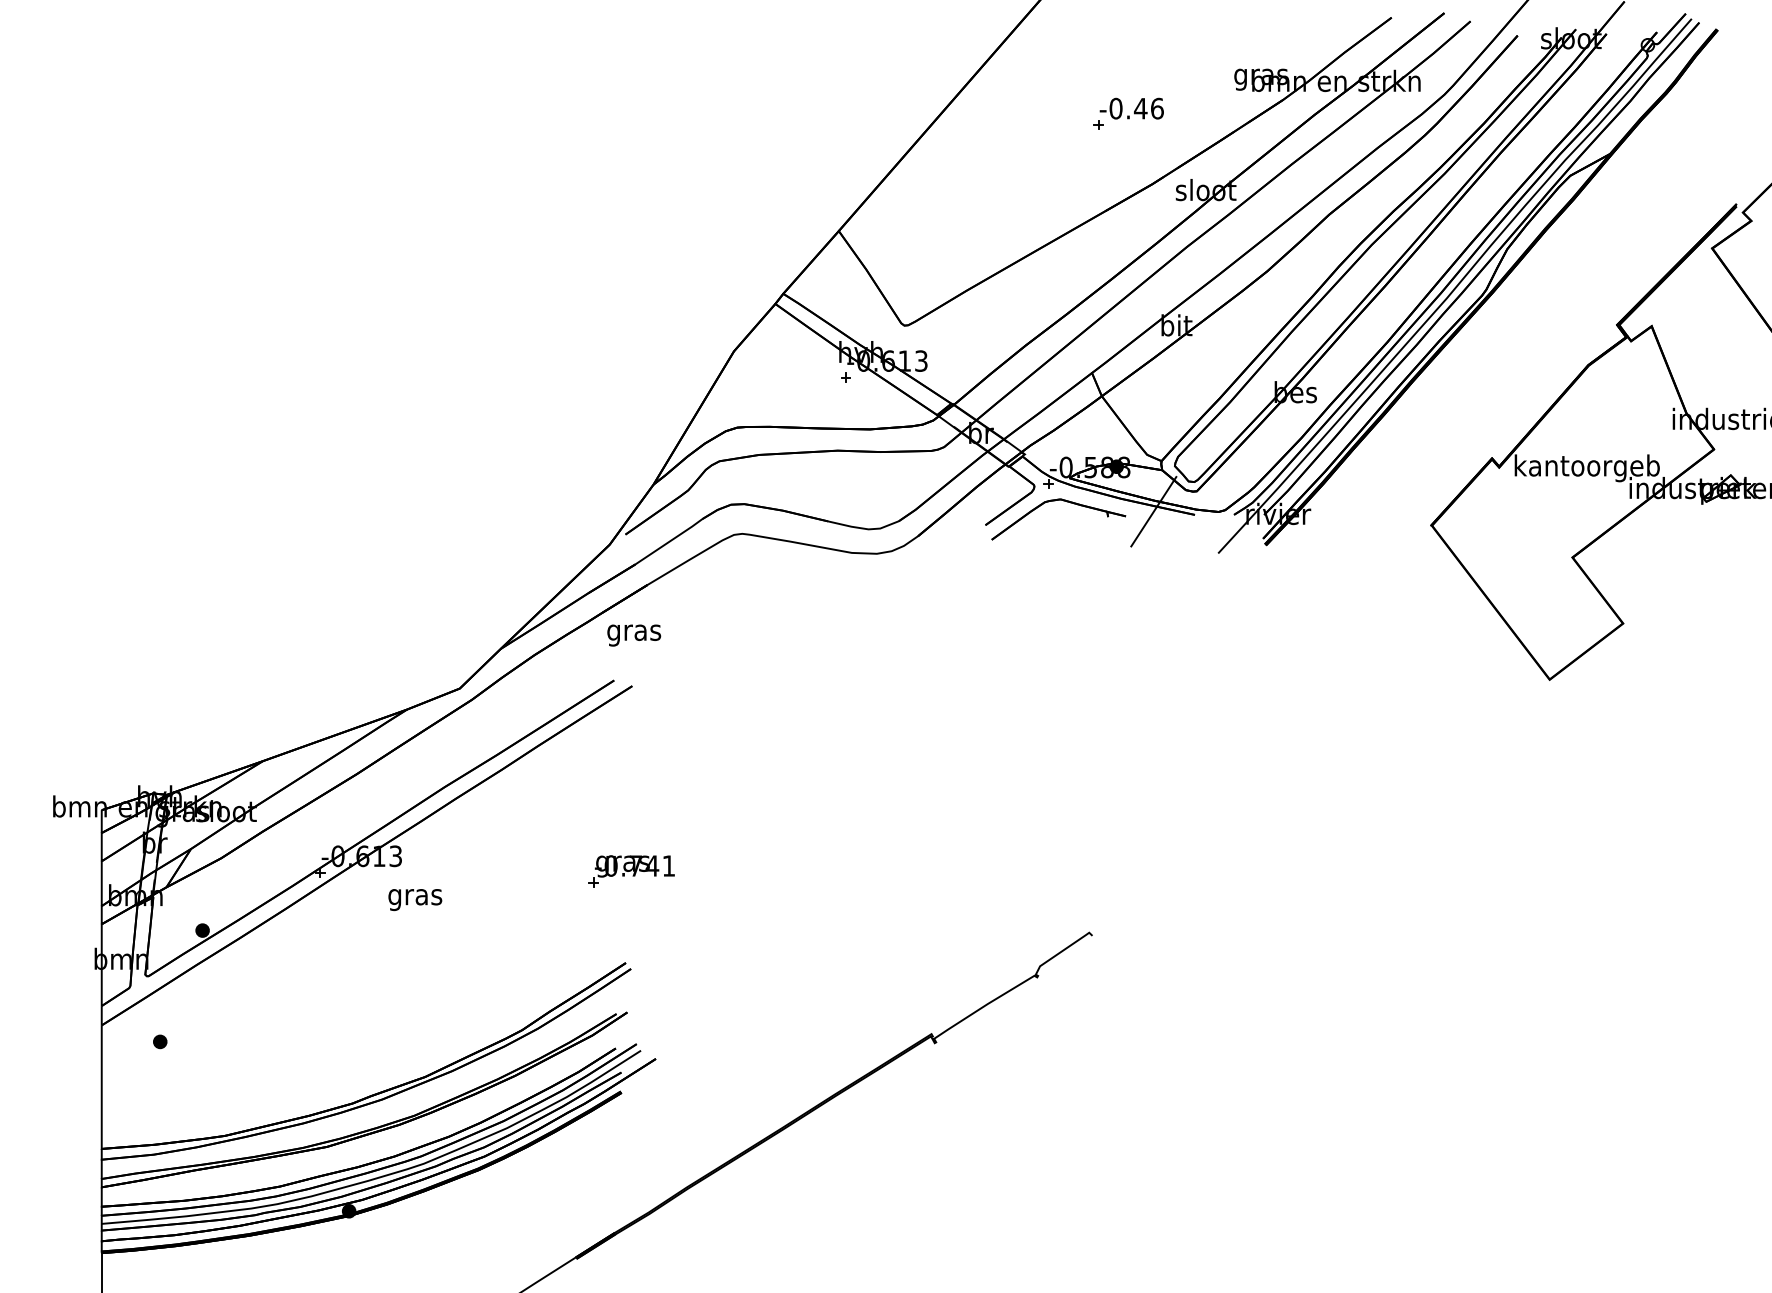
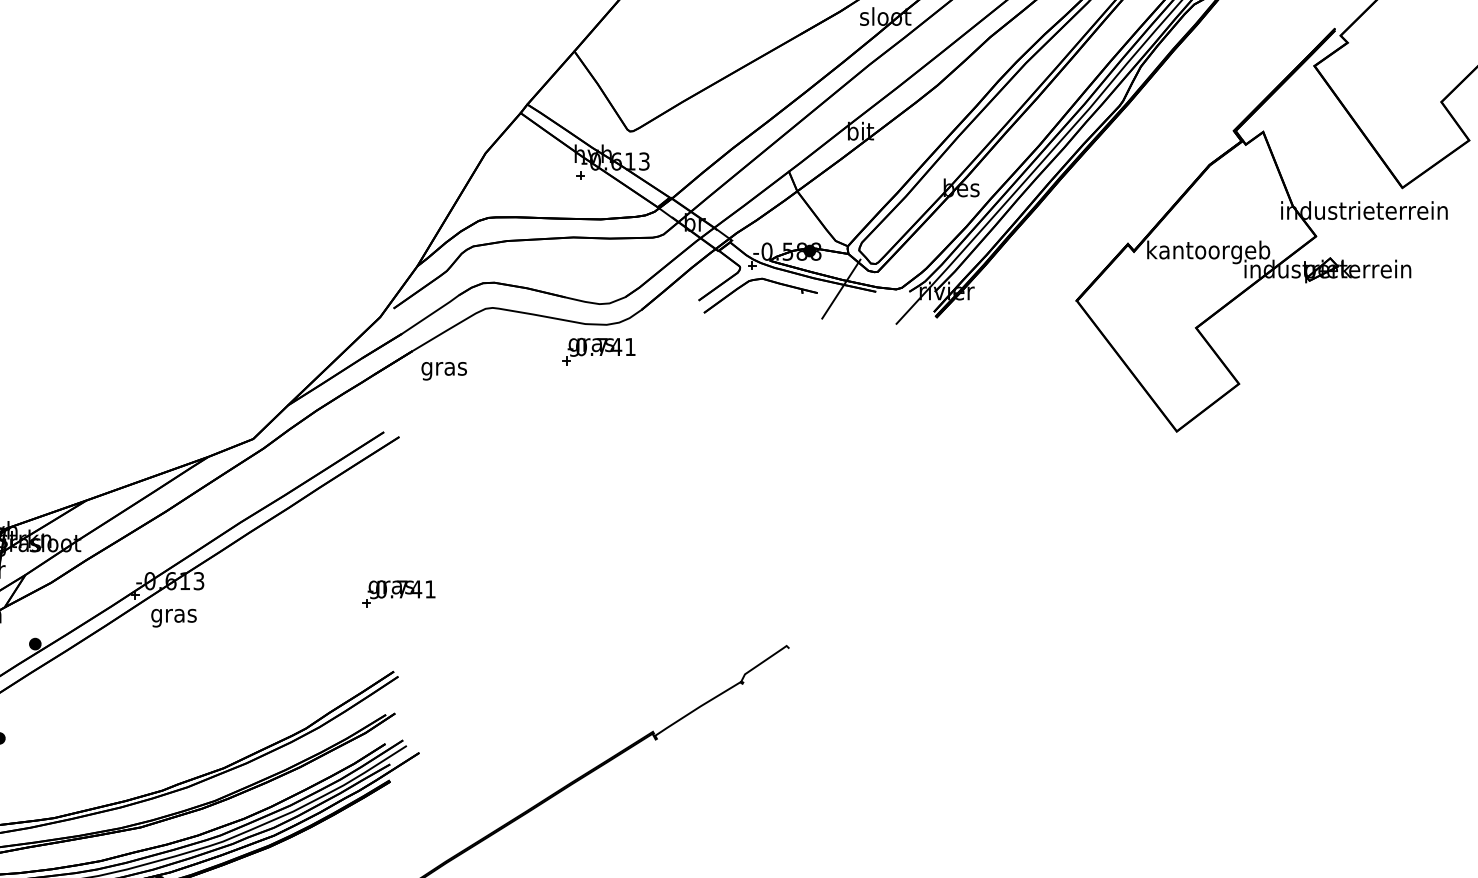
part: (867, 585) -> (598, 351), added
text: (634, 635) -> (444, 371), moved
text: (415, 900) -> (174, 618), moved

